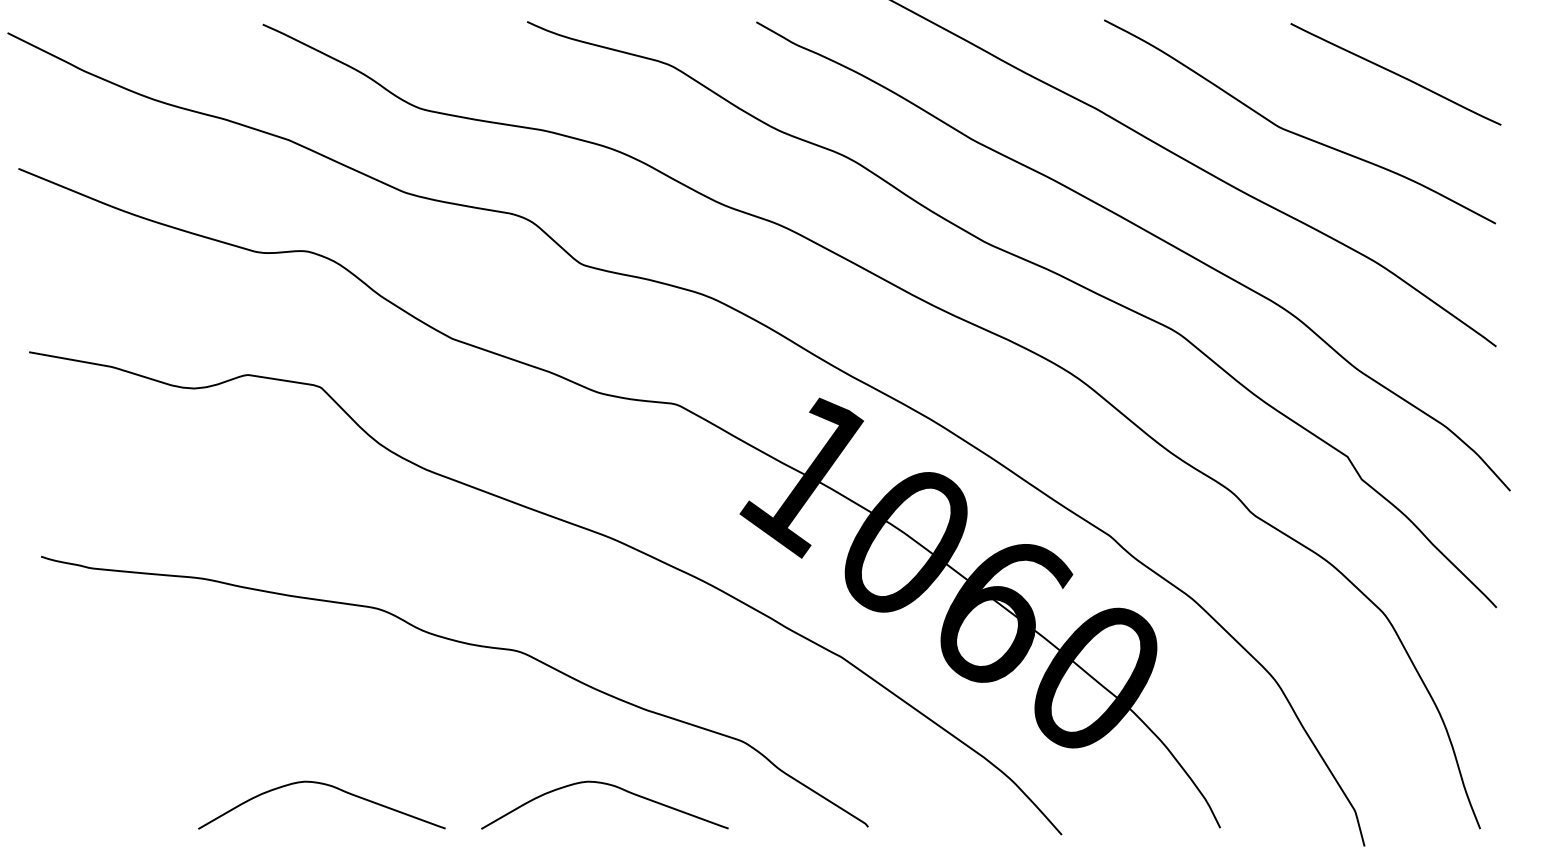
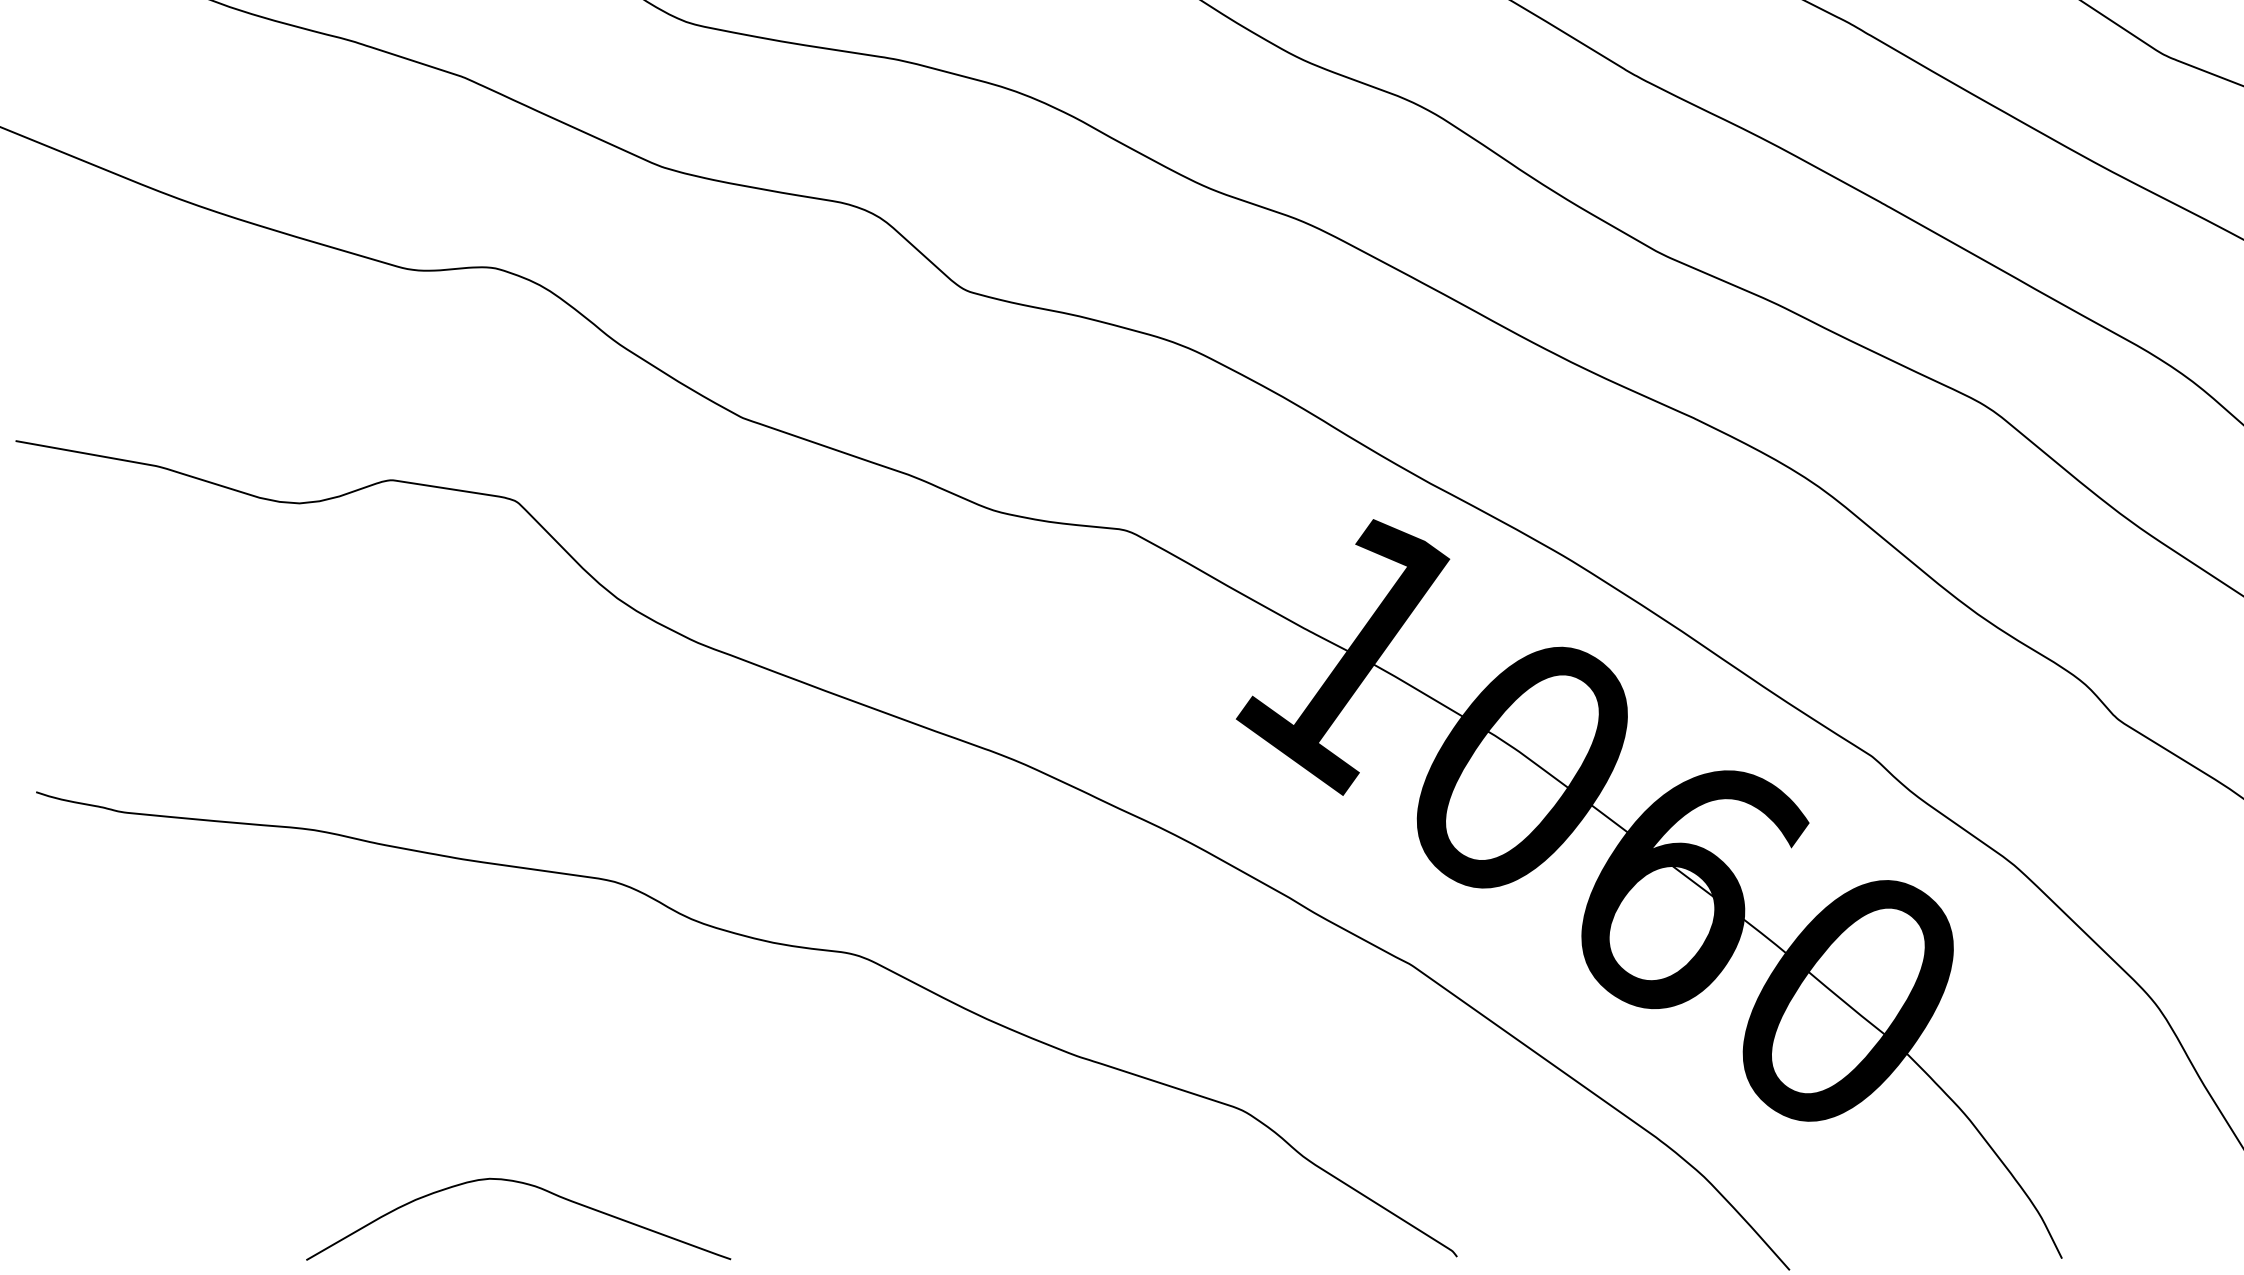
curve: (611, 786) -> (1016, 1187), removed

